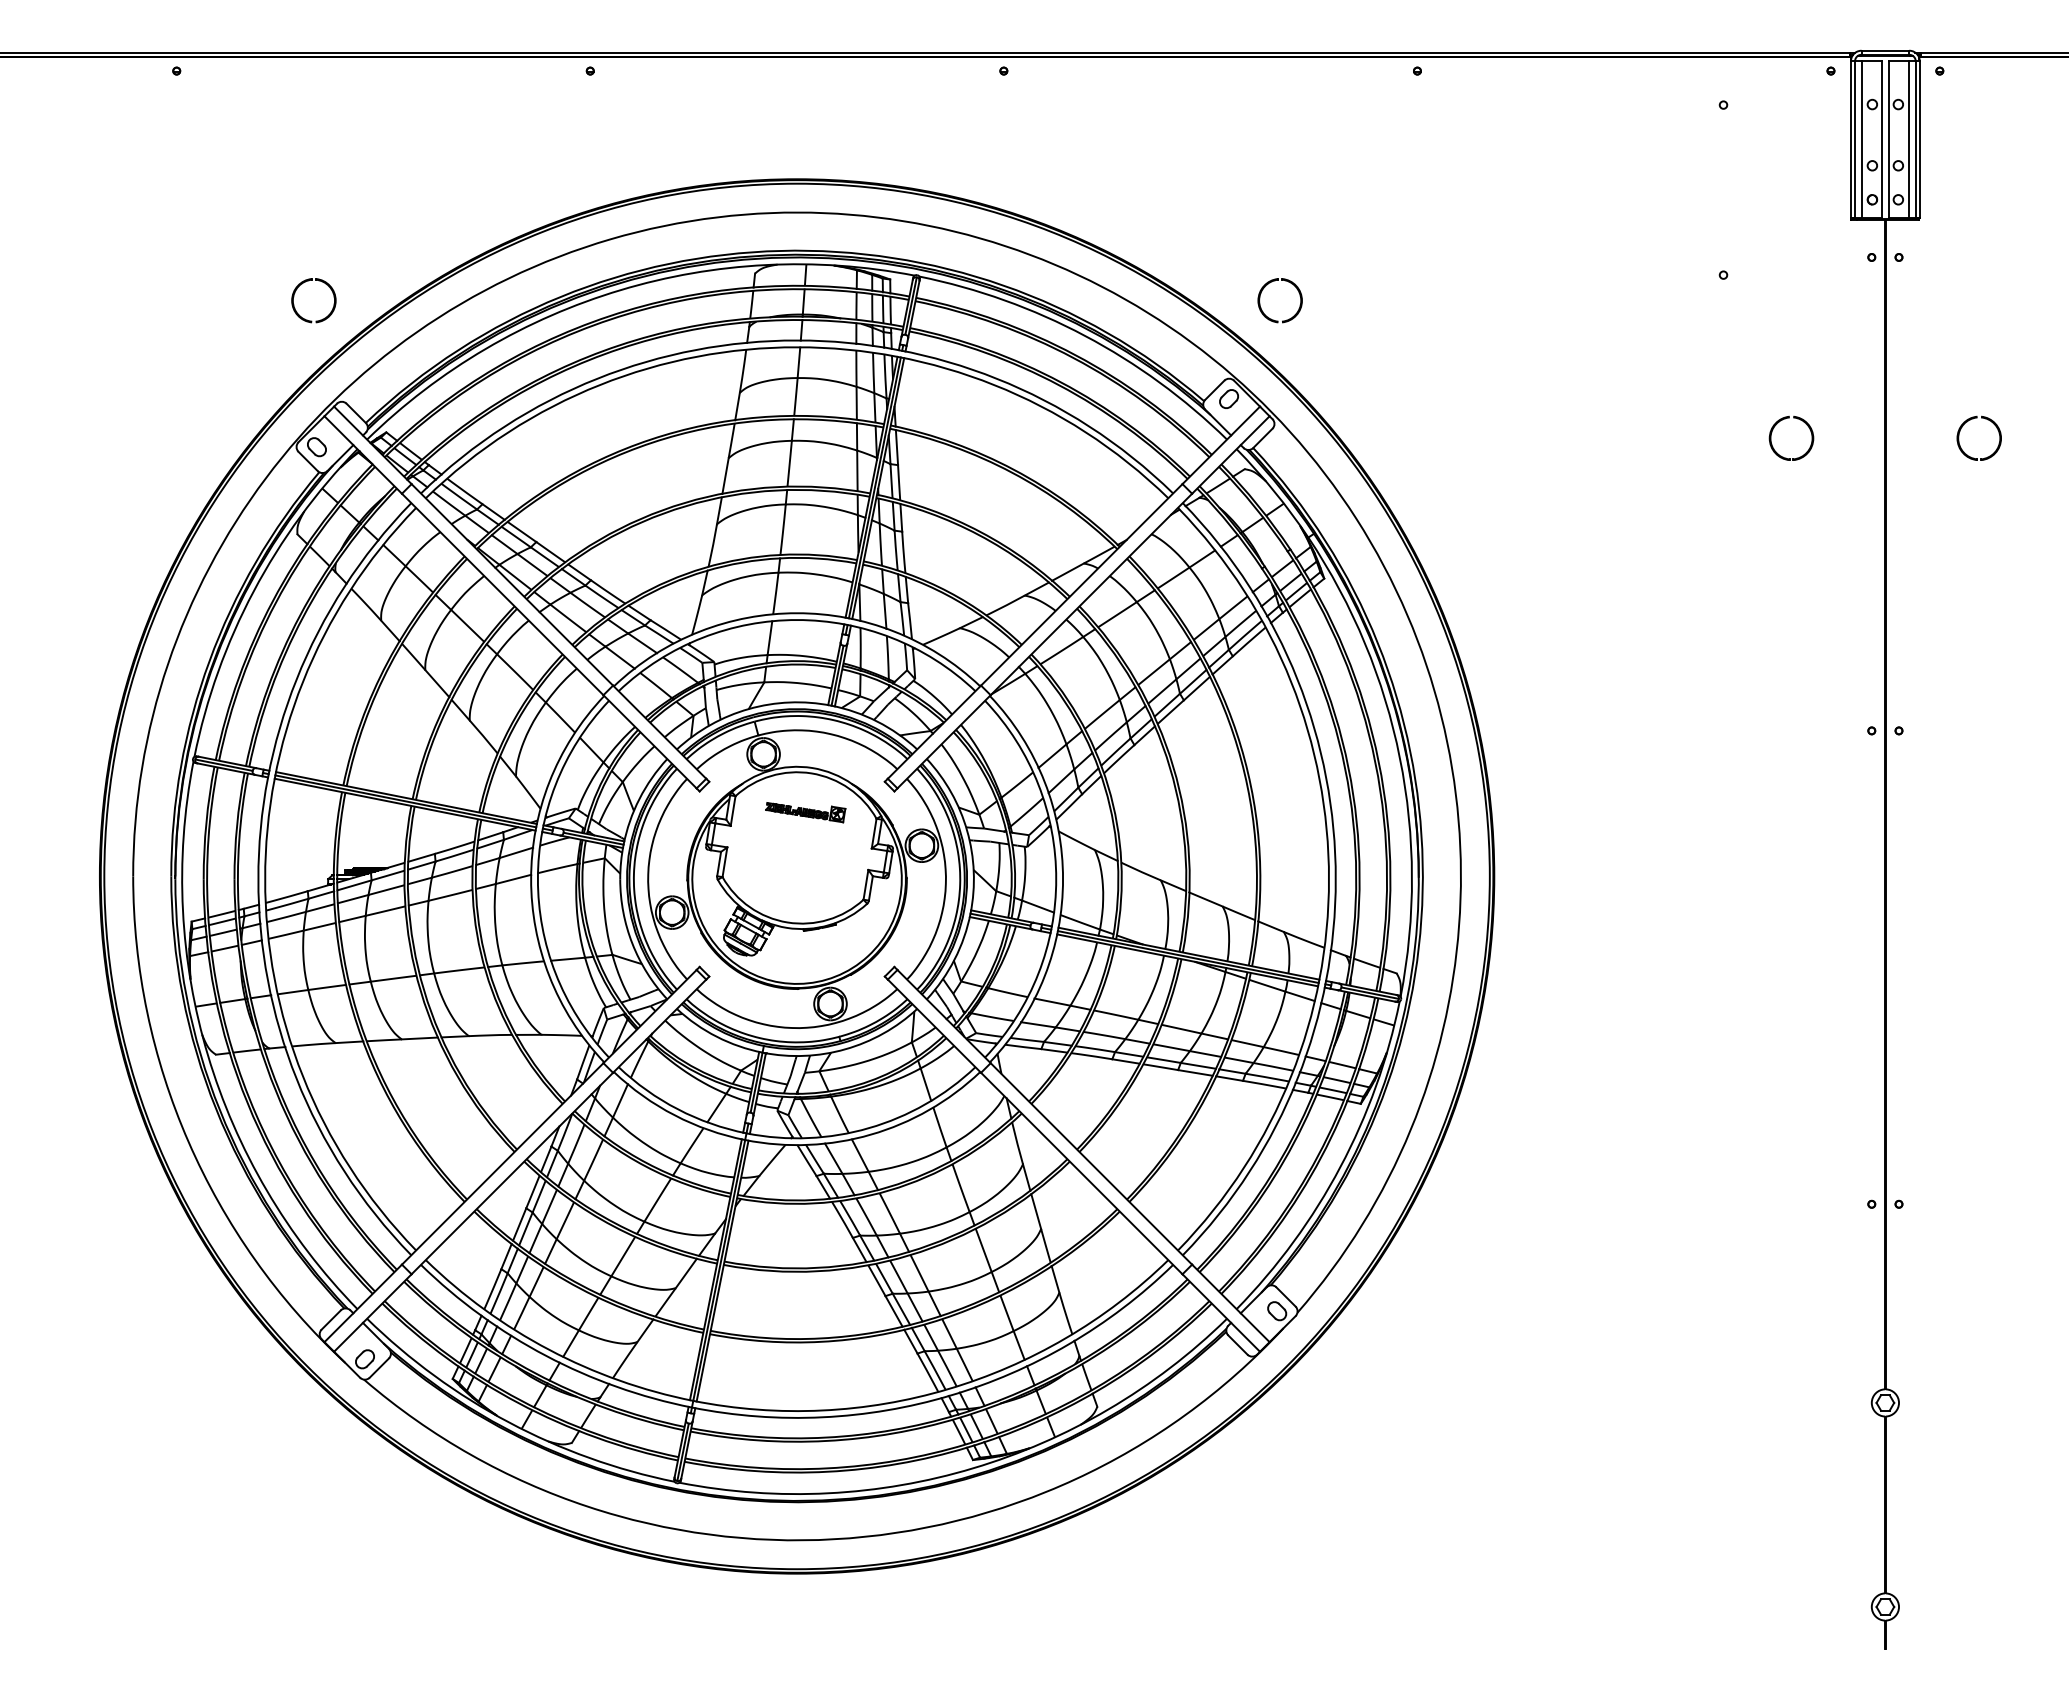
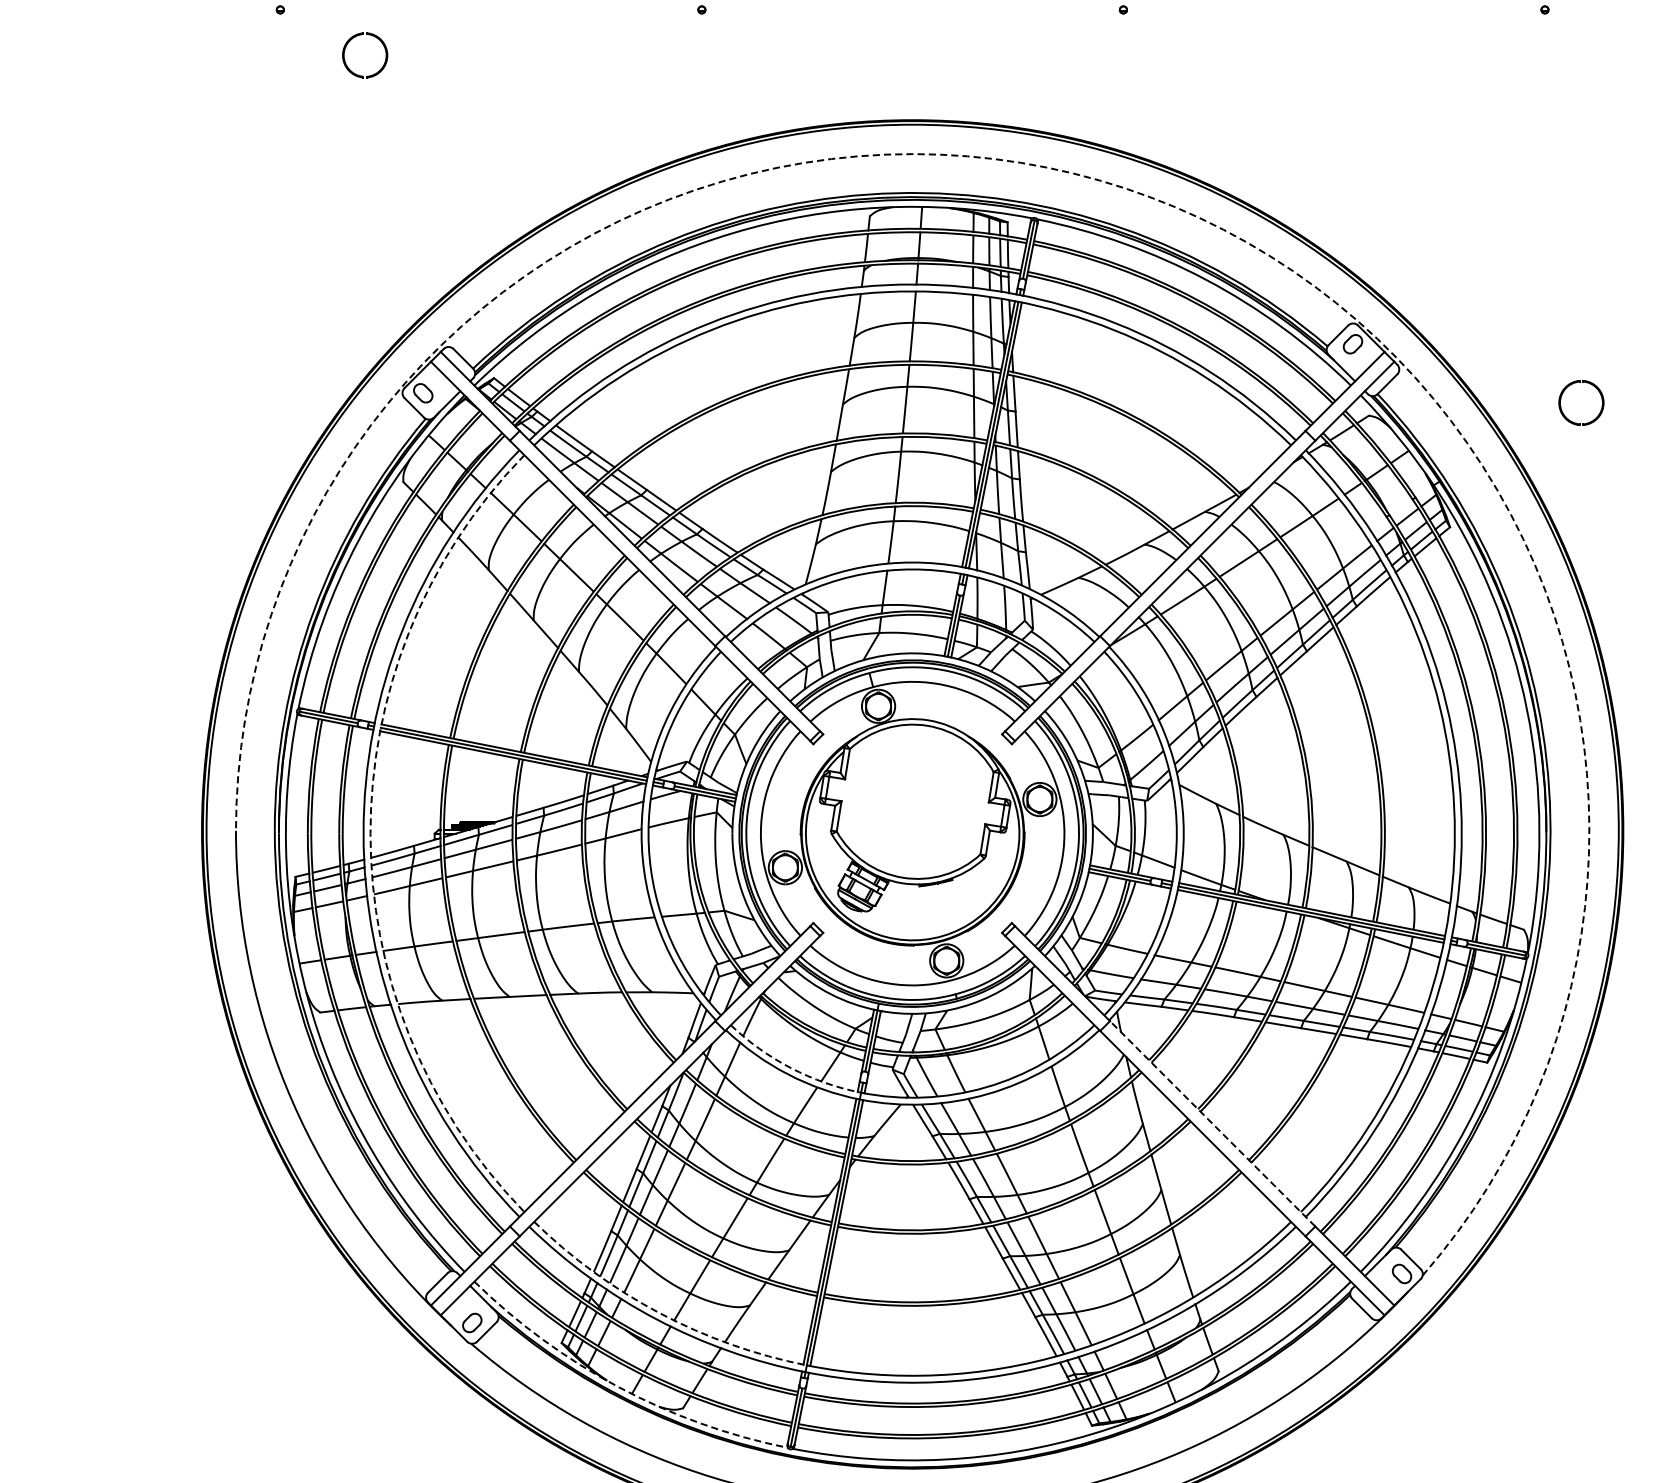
arc: (1030, 254) -> (1150, 196), solid -> dashed
part: (1265, 287) -> (1566, 389), moved
part: (294, 297) -> (345, 52), moved
part: (805, 812) -> (921, 765), removed
arc: (265, 879) -> (370, 833), solid -> dashed
arc: (677, 1109) -> (790, 1068), solid -> dashed
line: (1091, 1163) -> (1212, 1123), solid -> dashed
arc: (549, 1349) -> (660, 1313), solid -> dashed
arc: (509, 1422) -> (619, 1387), solid -> dashed

